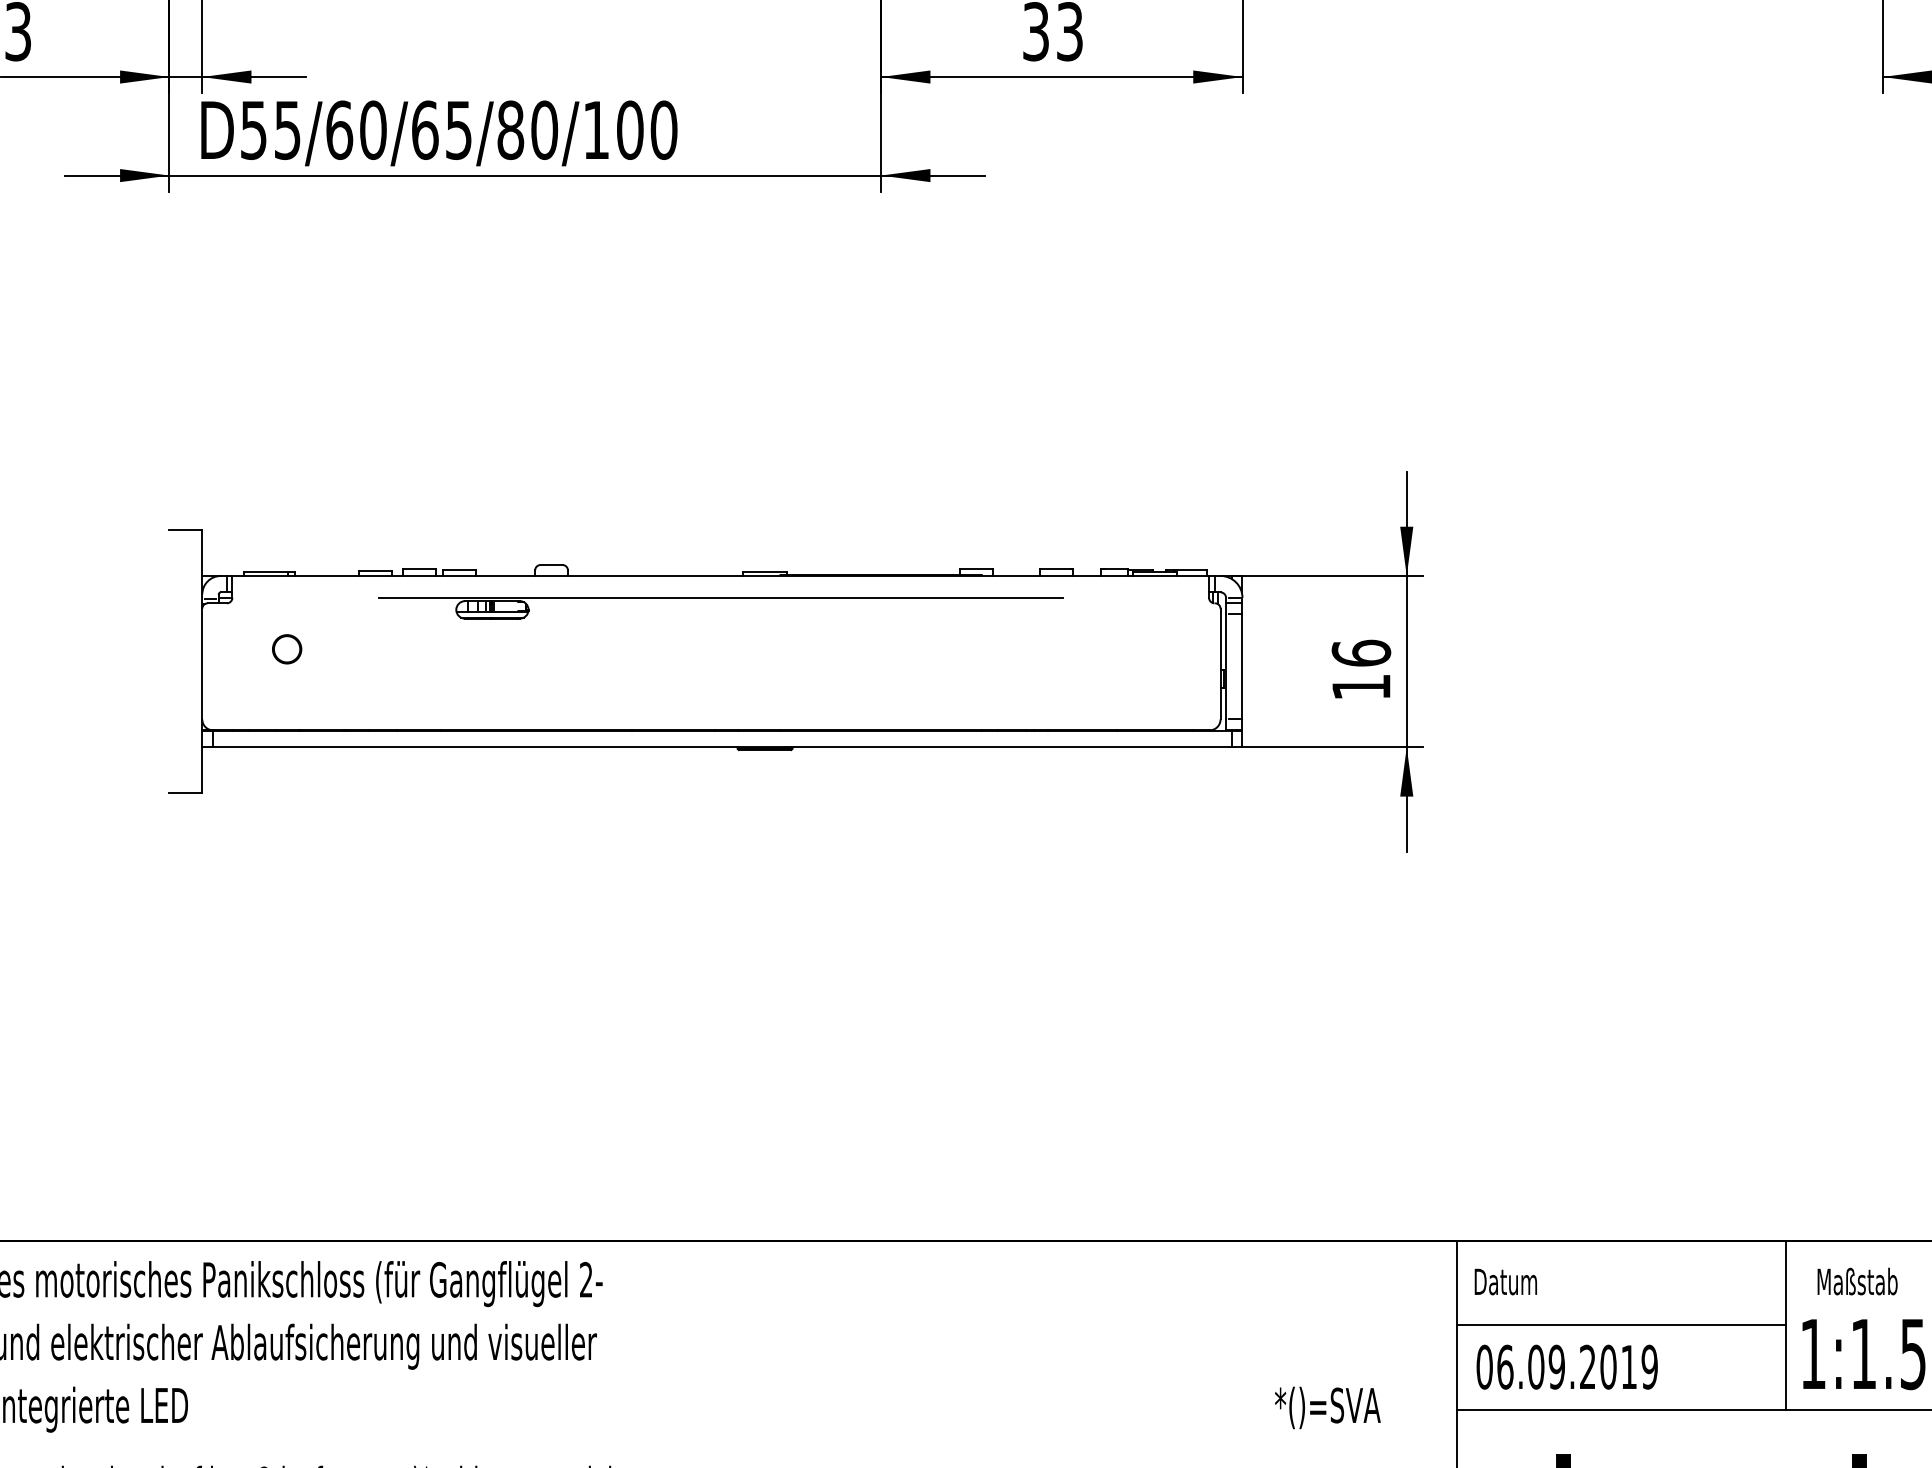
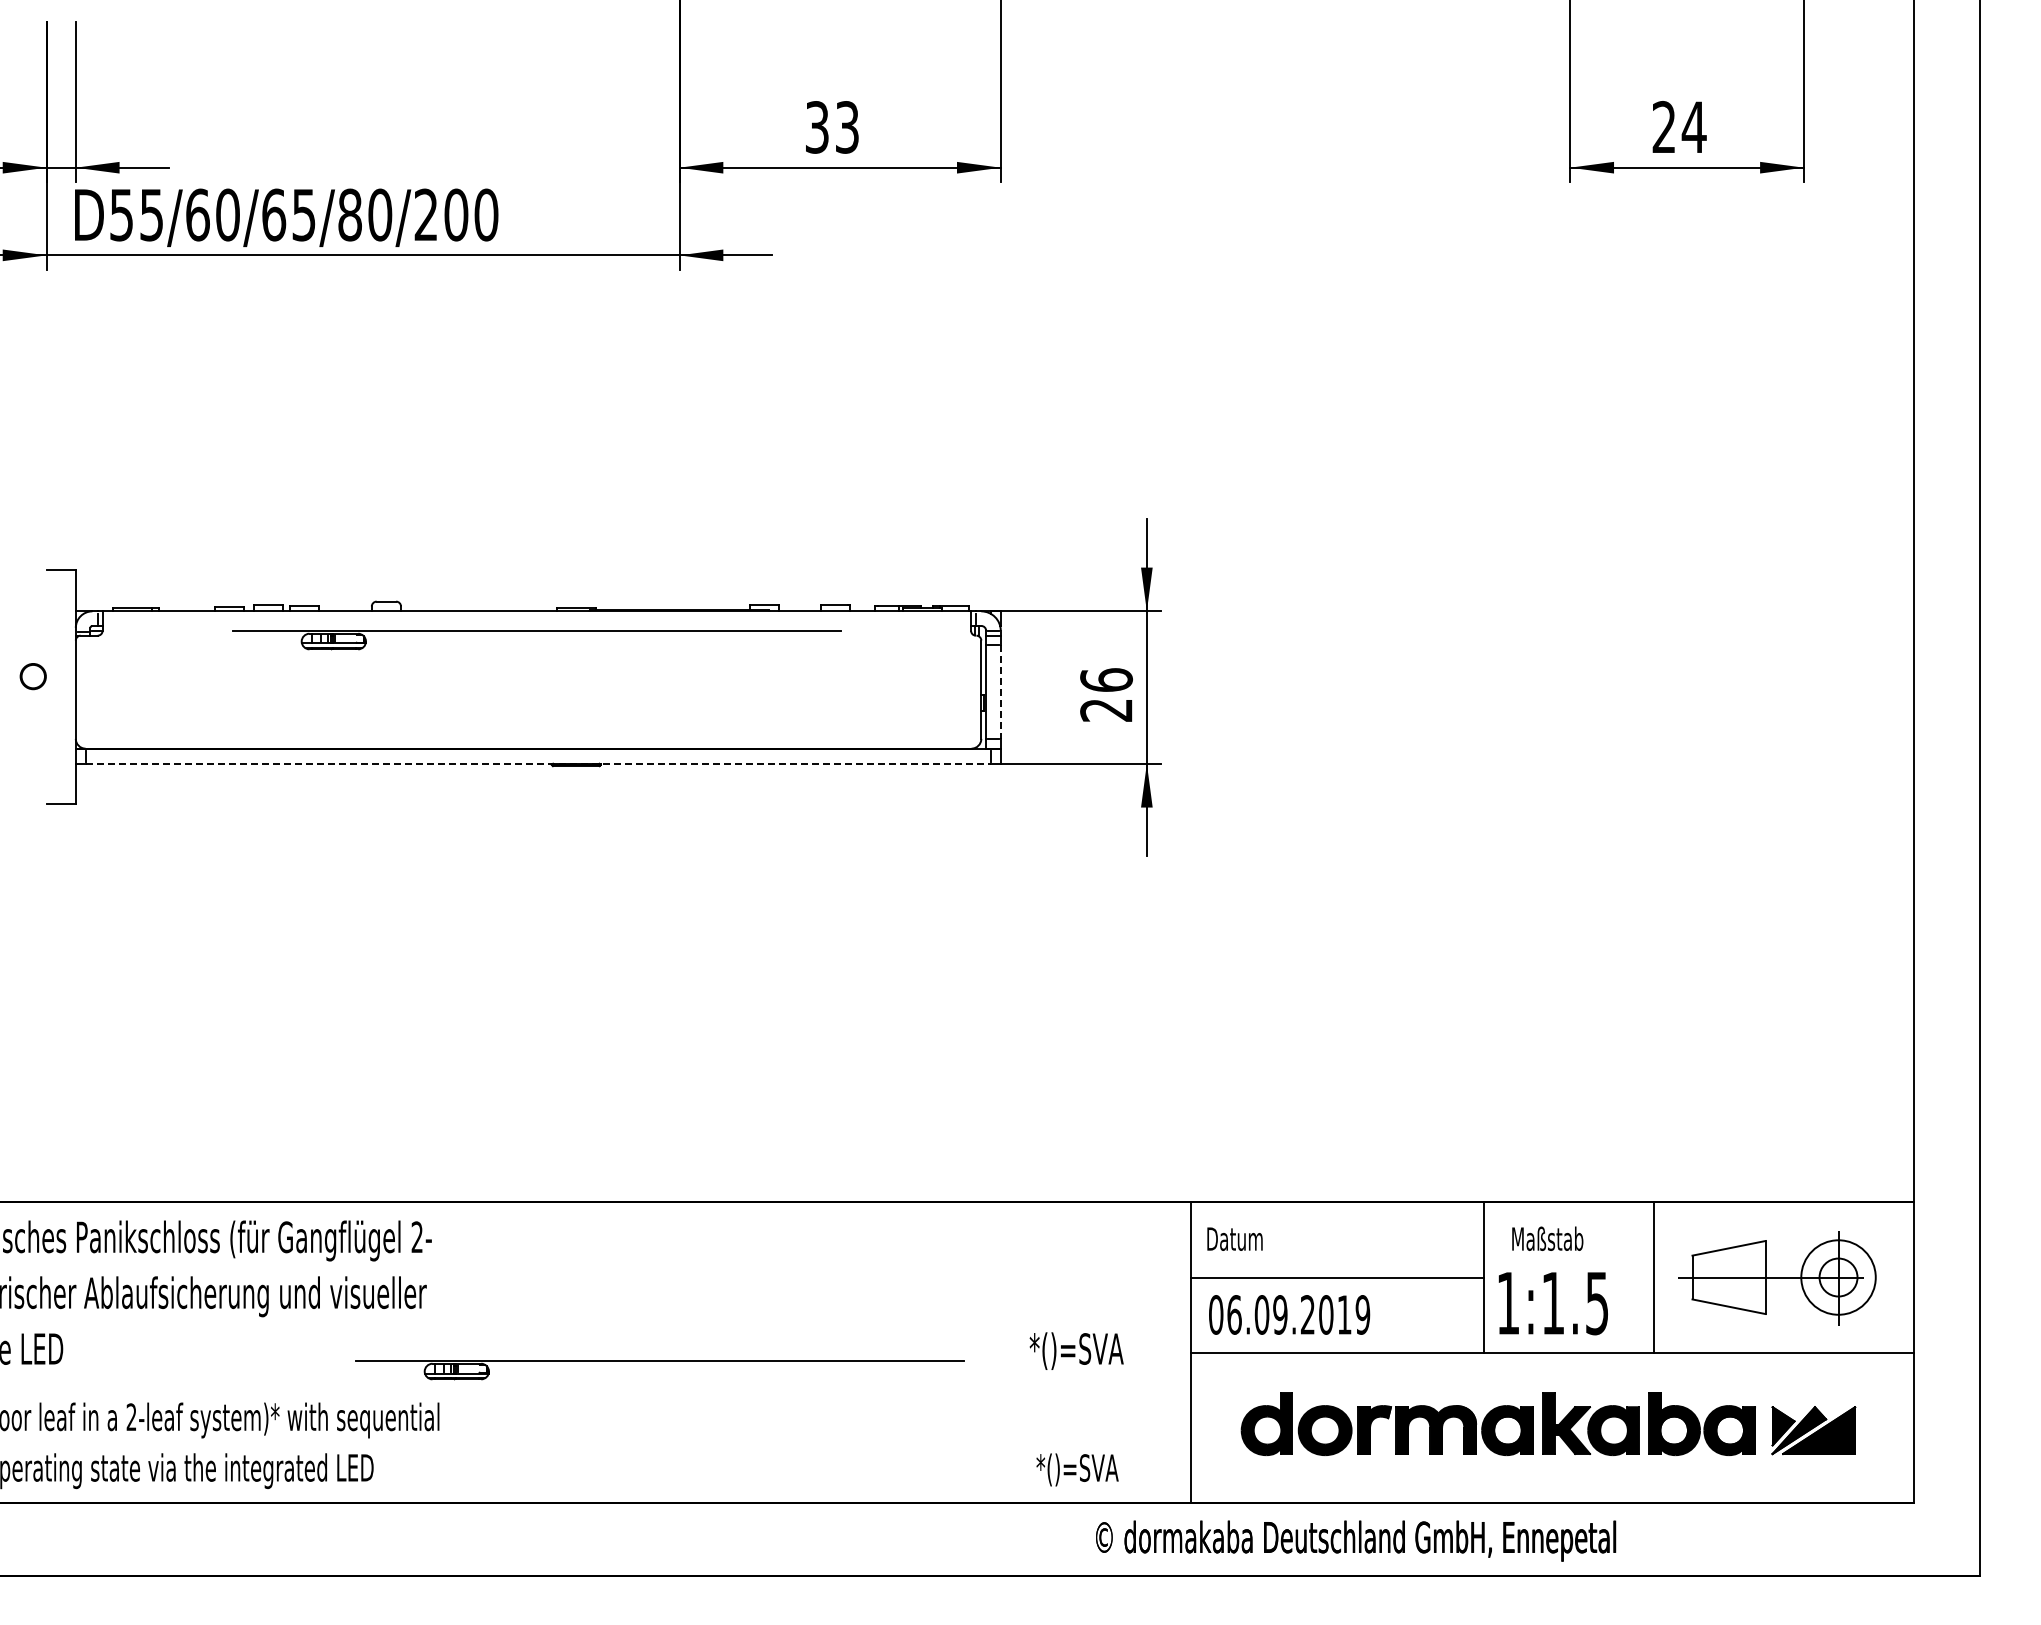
text: (595, 129) -> (425, 214), D55/60/65/80/100 -> D55/60/65/80/200
circle: (286, 649) -> (32, 676), moved
line: (1242, 667) -> (1000, 692), solid -> dashed
text: (1361, 687) -> (1106, 710), 16 -> 26
line: (722, 747) -> (538, 763), solid -> dashed
part: (858, 1419) -> (659, 1361), added

